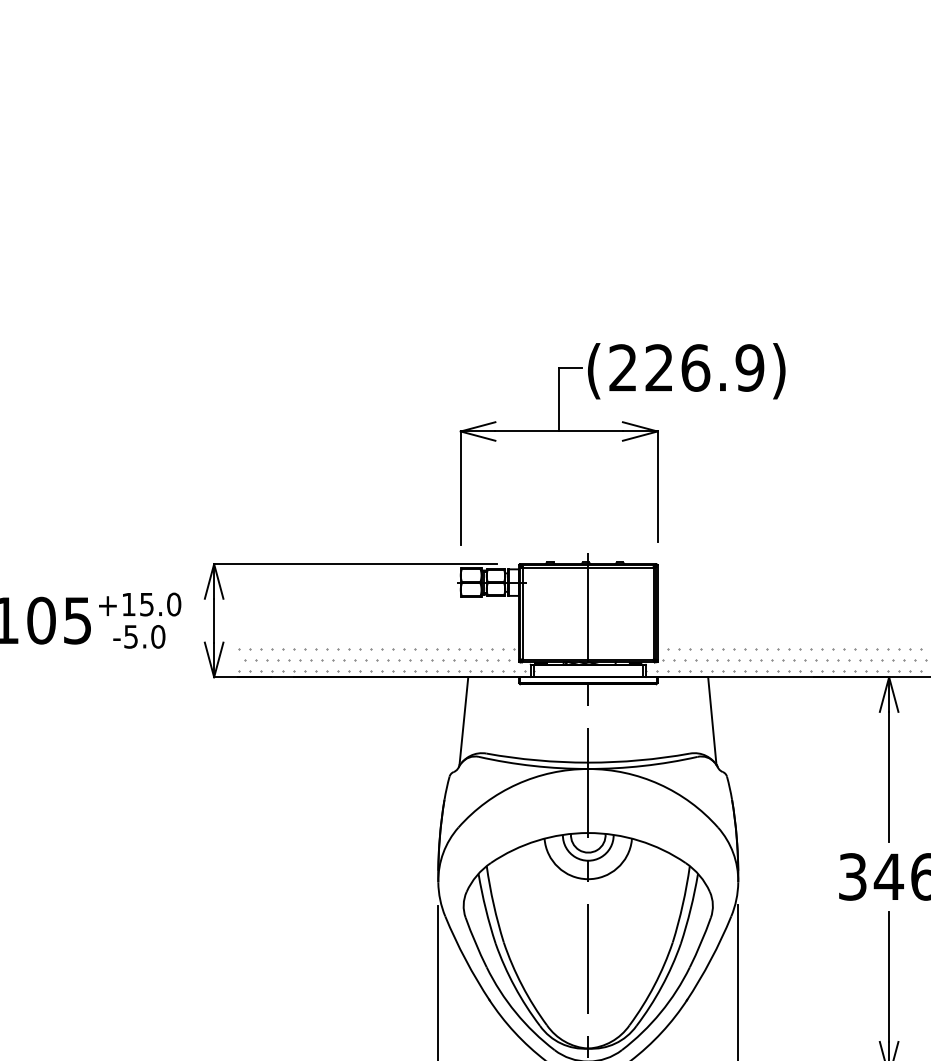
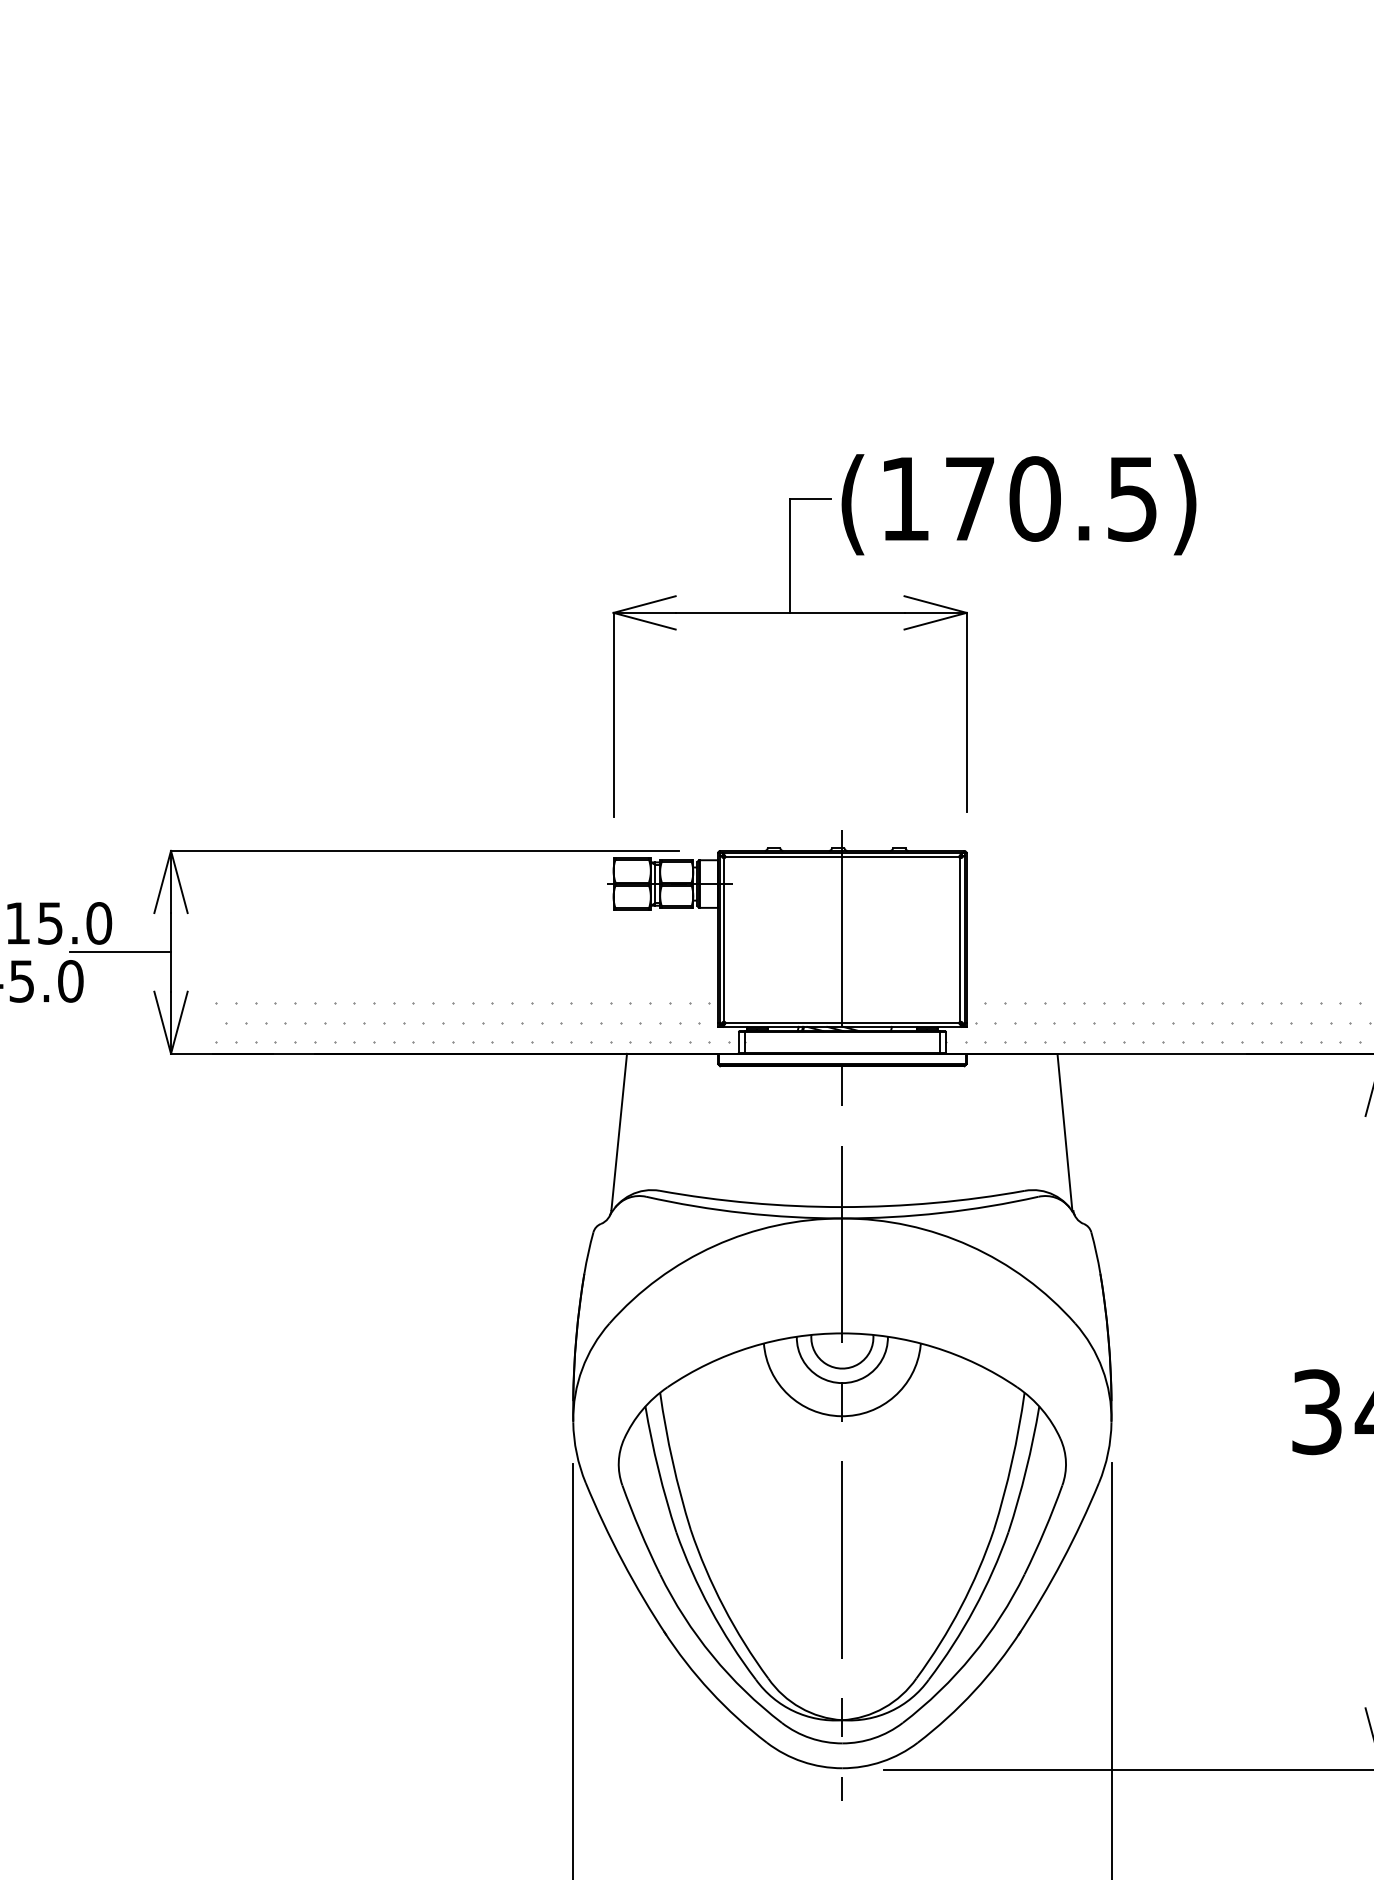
text: (686, 367) -> (1018, 498), (226.9) -> (170.5)
line: (185, 620) -> (119, 952), added

